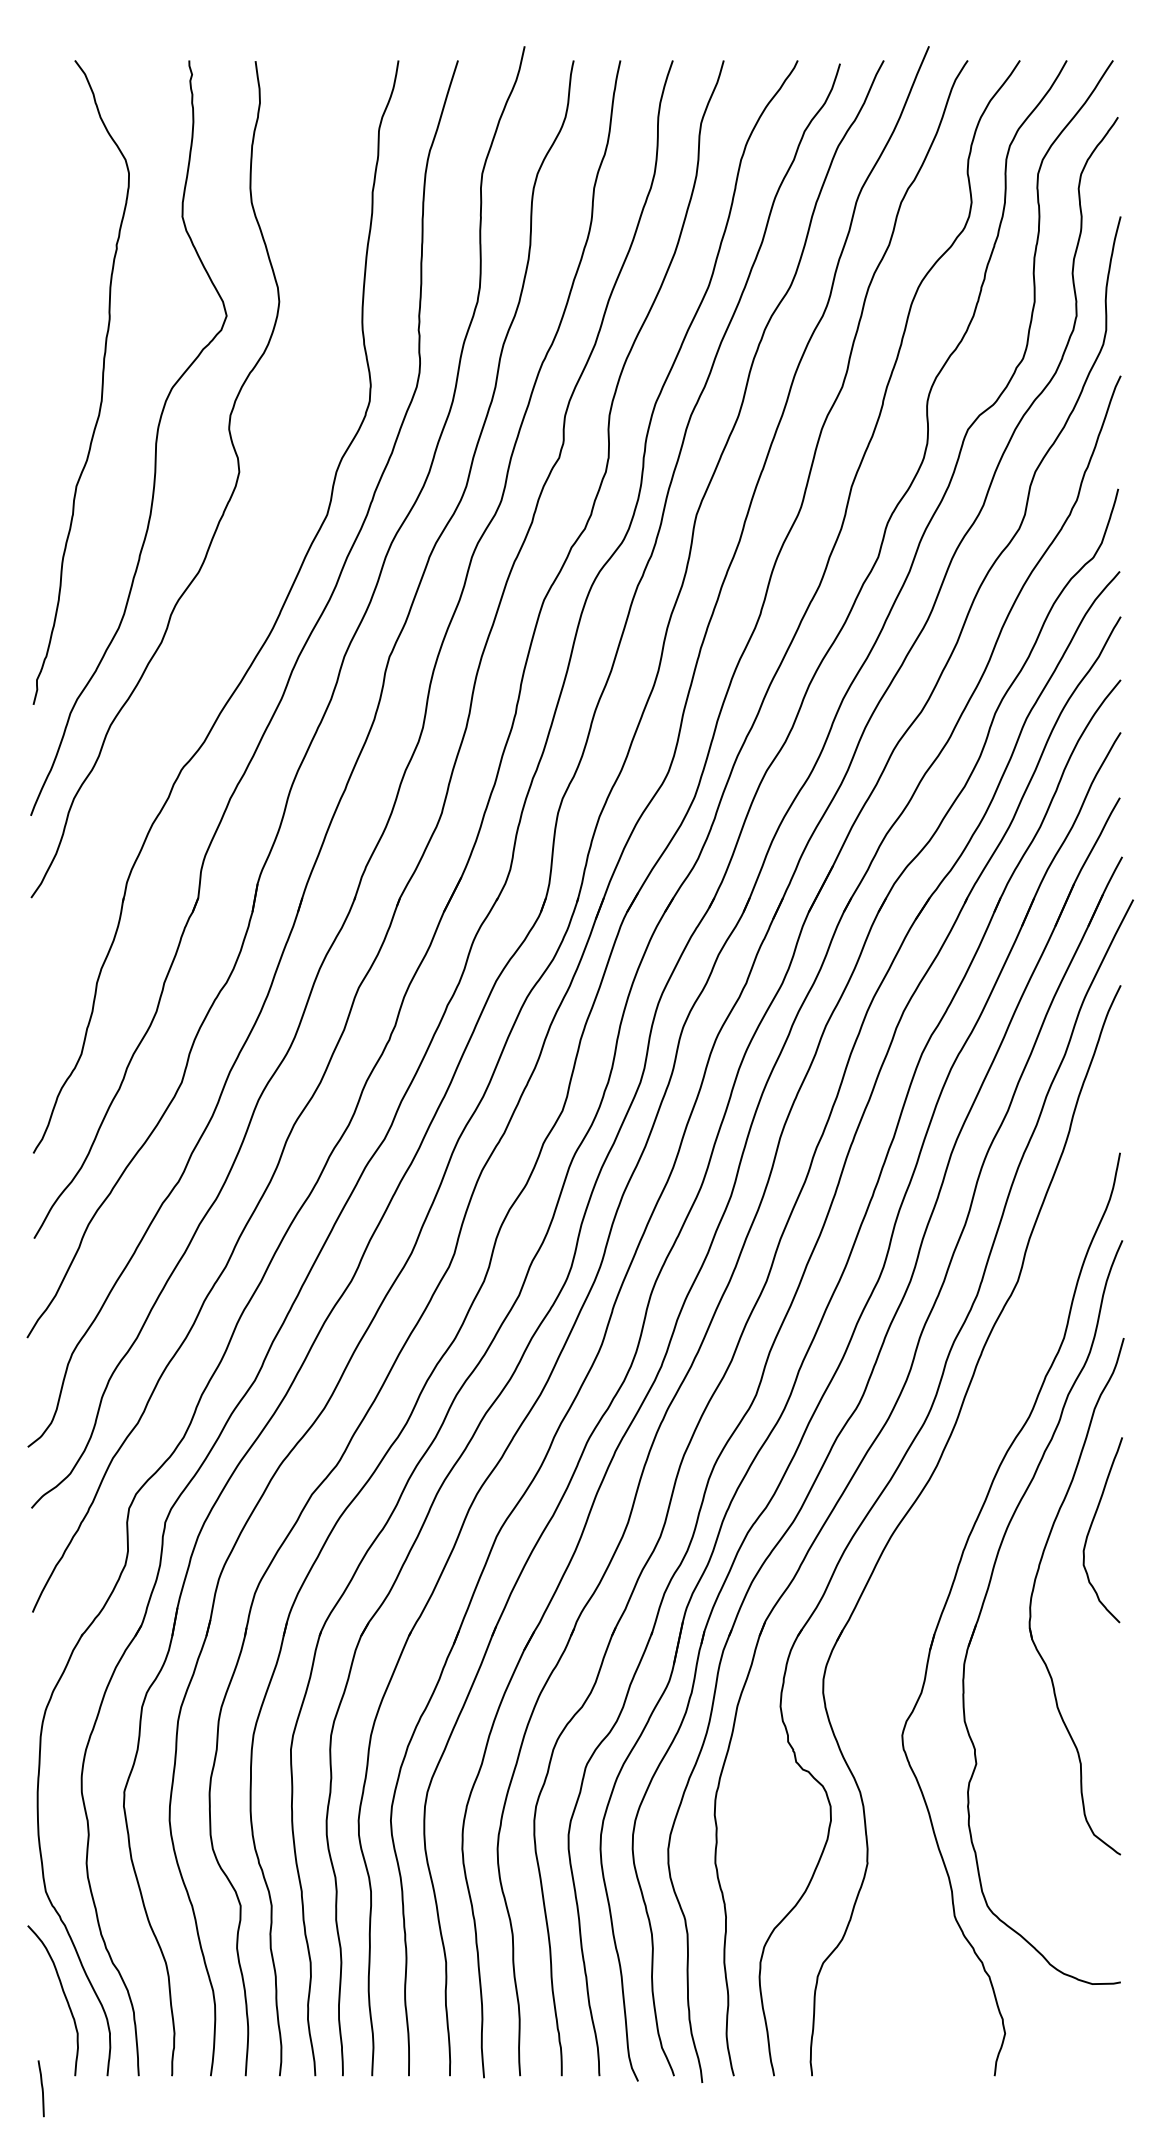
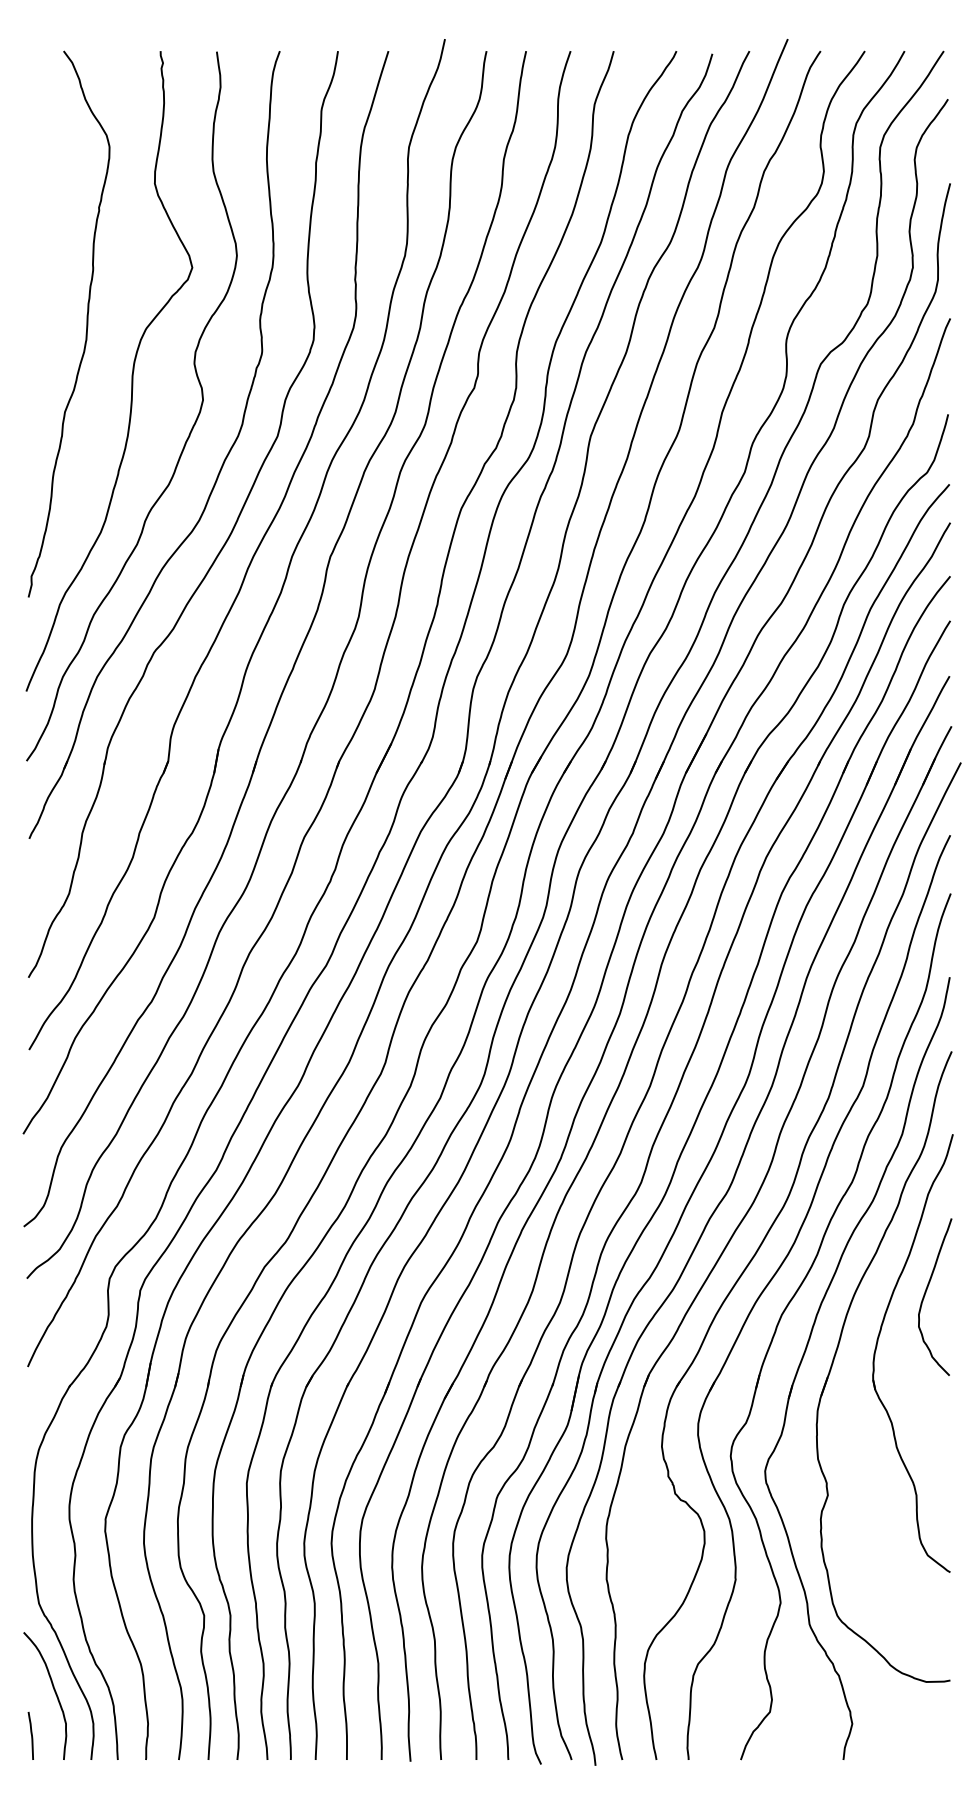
part: (257, 557) -> (218, 472), added
part: (936, 1530) -> (794, 1297), added
curve: (41, 2088) -> (31, 1735), moved

